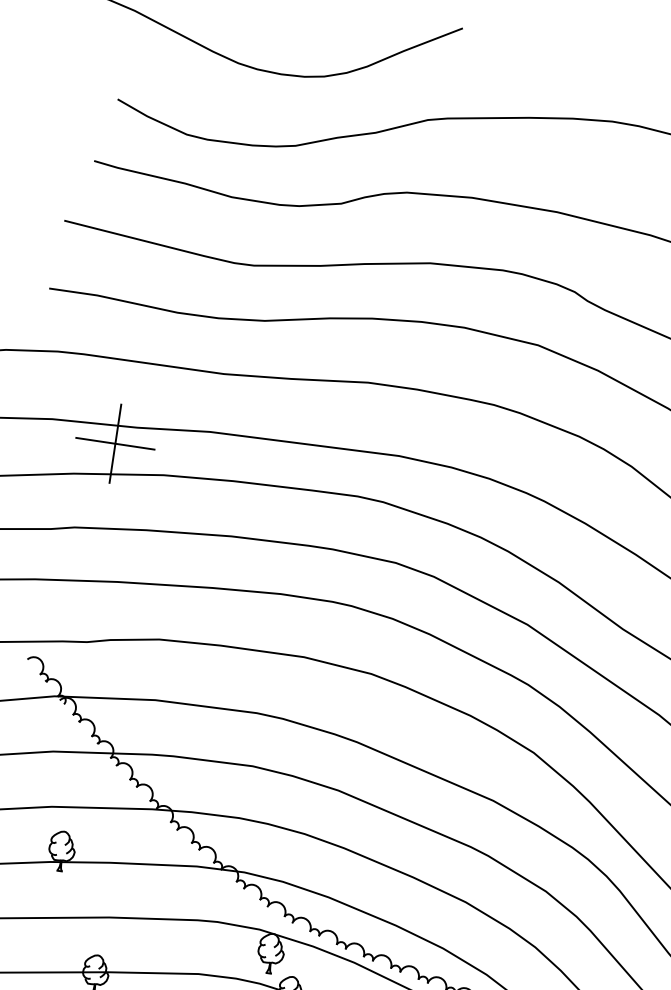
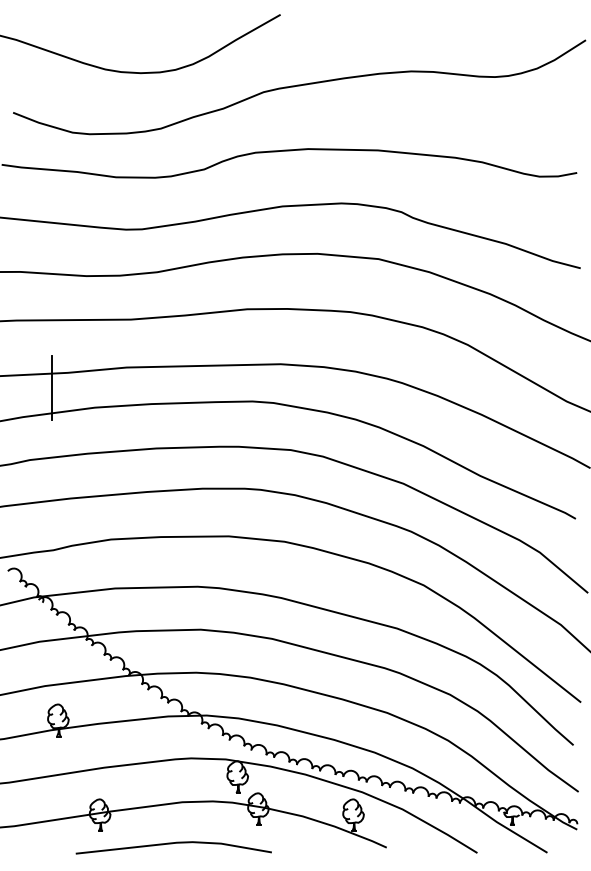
line: (115, 444) -> (52, 388), removed

